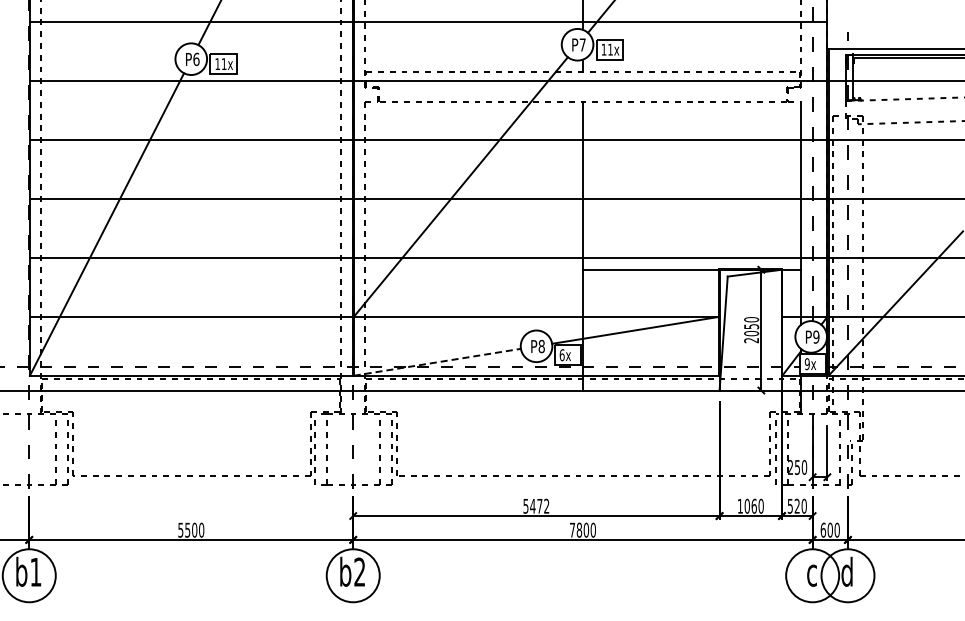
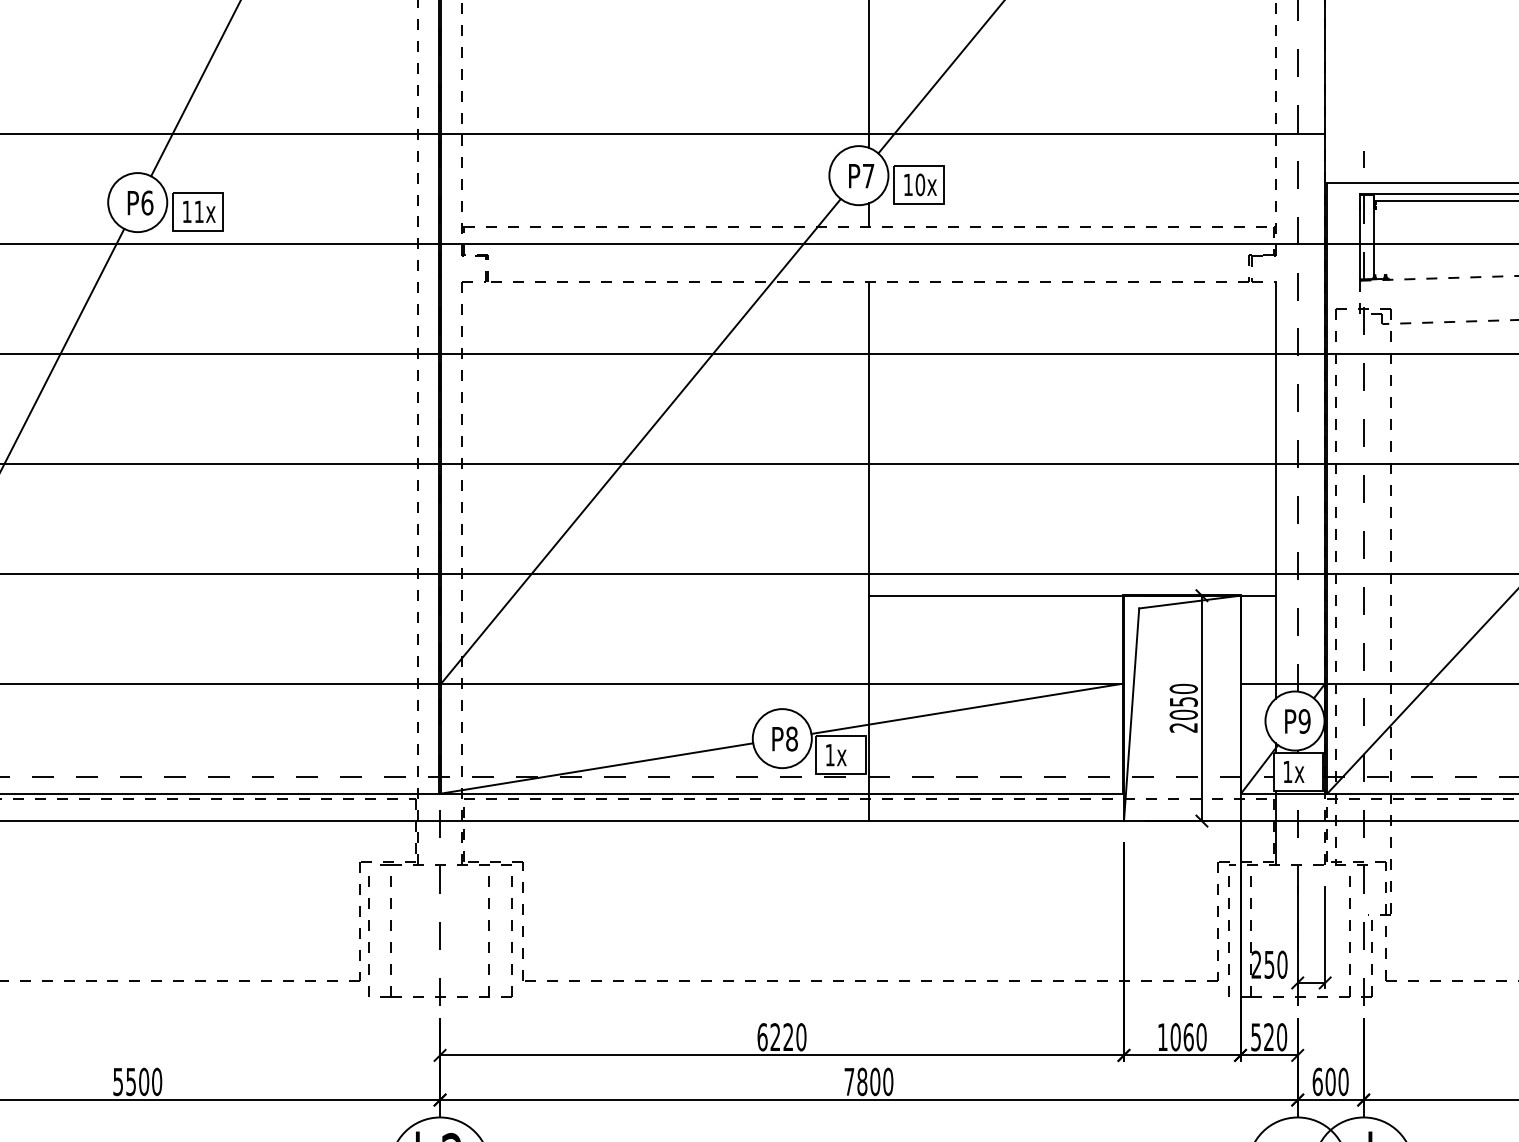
text: (610, 49) -> (920, 184), 11x -> 10x
text: (561, 355) -> (828, 755), 6x -> 1x
line: (437, 362) -> (597, 768), dashed -> solid
text: (806, 364) -> (1286, 772), 9x -> 1x
text: (536, 505) -> (782, 1035), 5472 -> 6220

